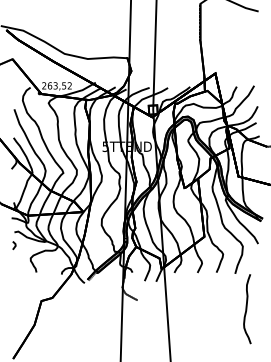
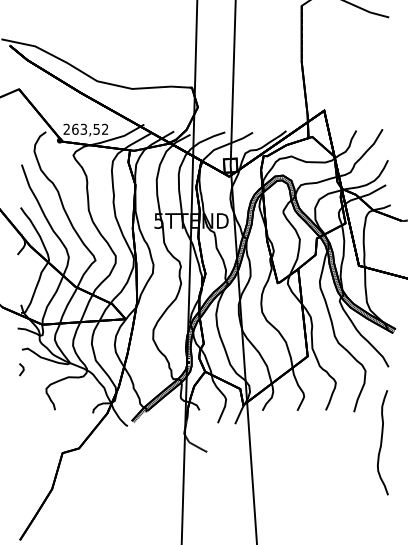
curve: (247, 309) -> (383, 443), moved

